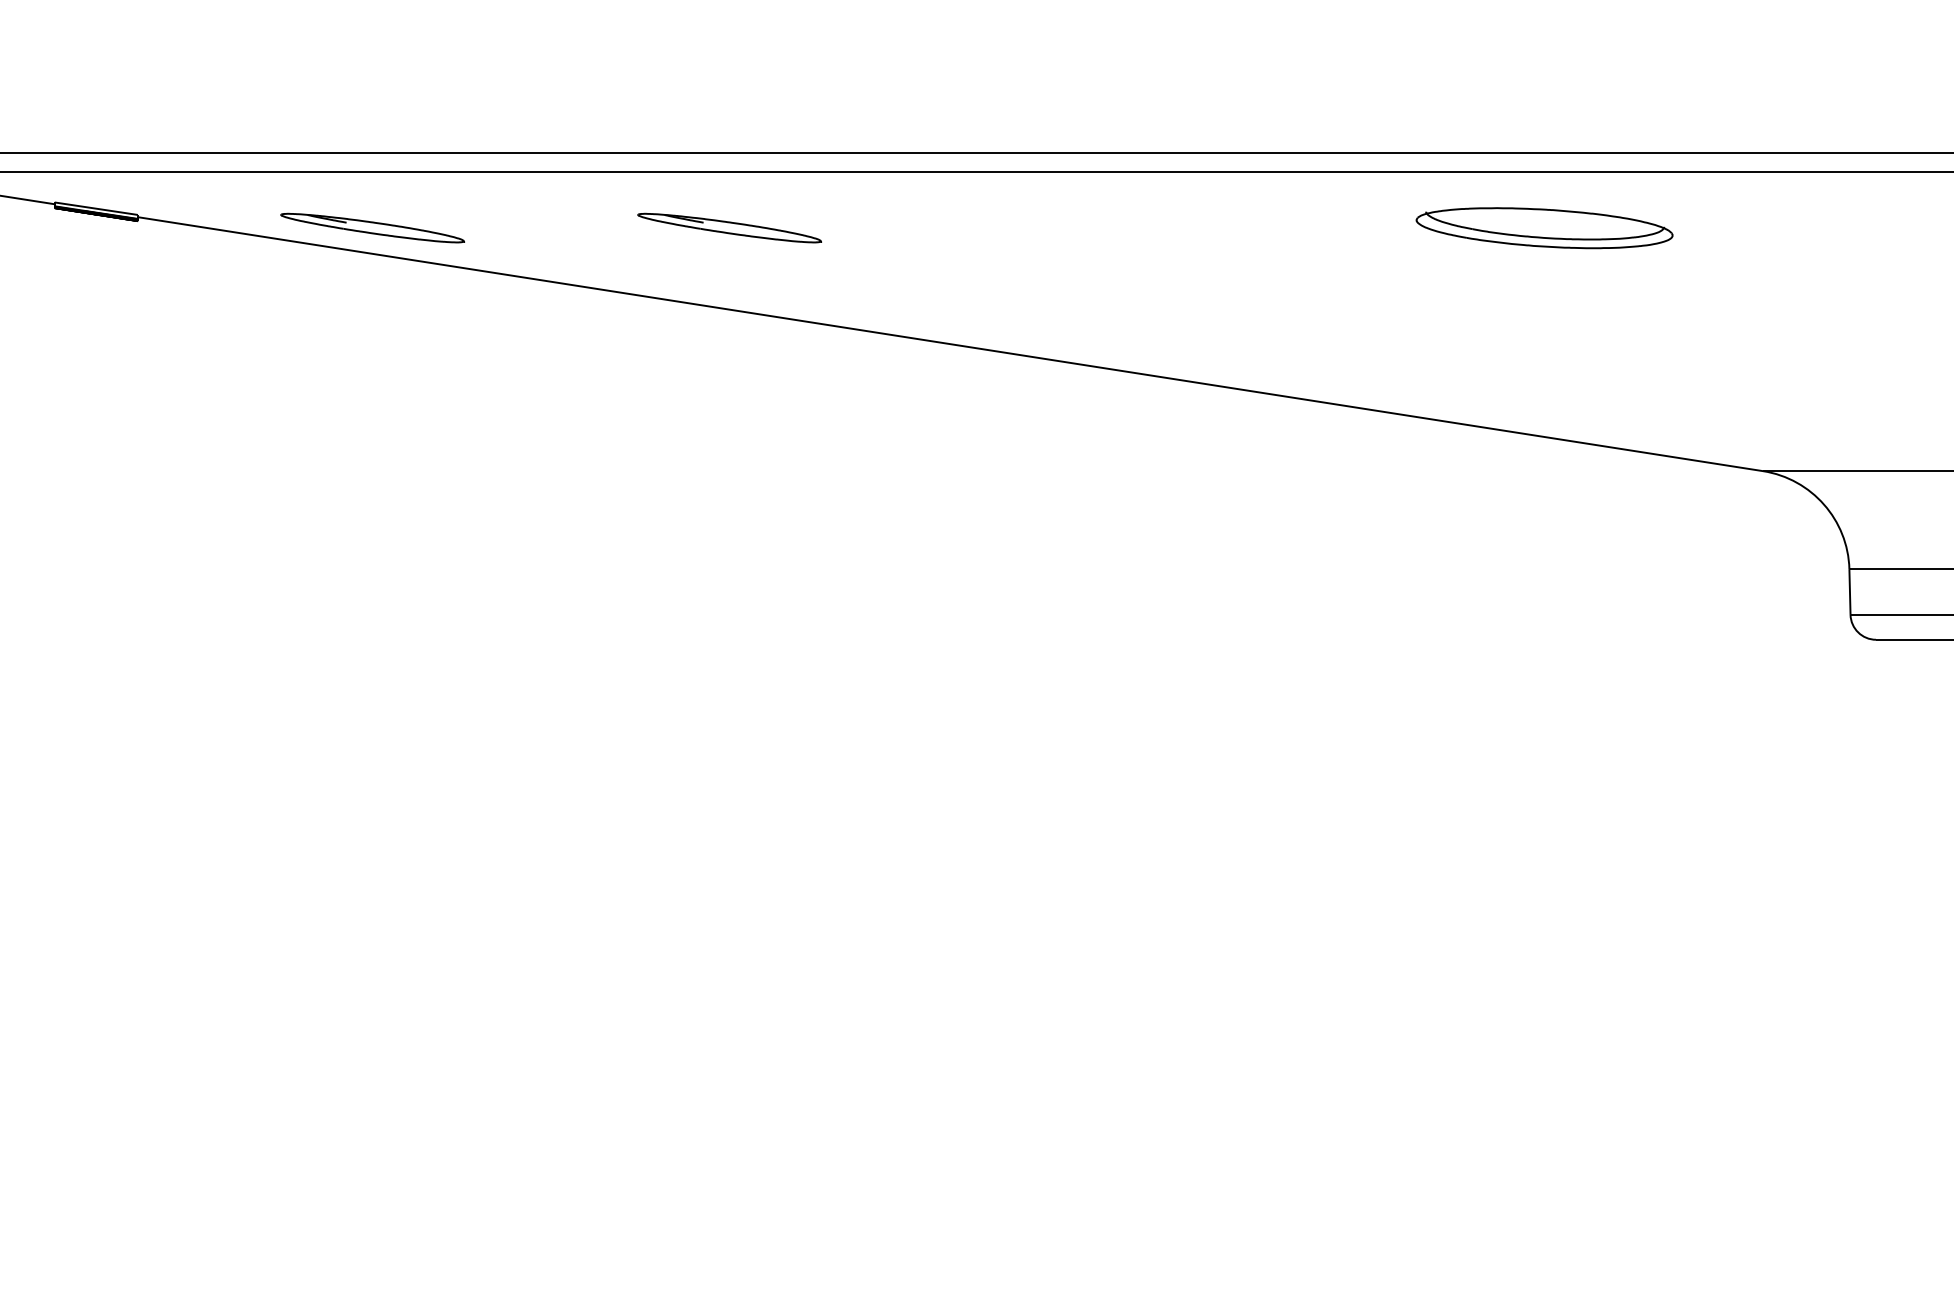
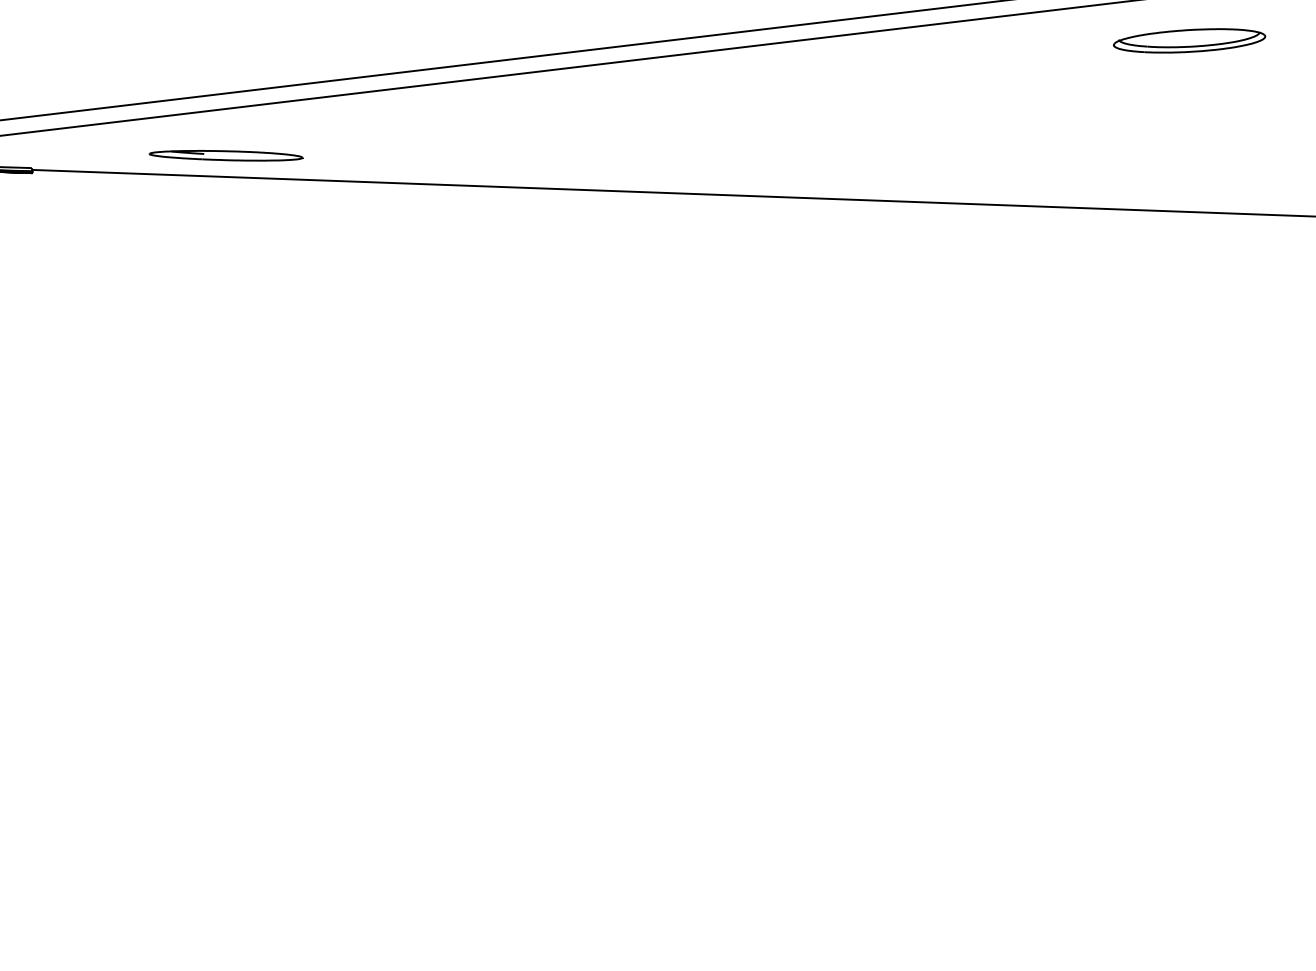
part: (729, 227) -> (519, 120), removed
part: (1544, 227) -> (1189, 40), size x0.71

